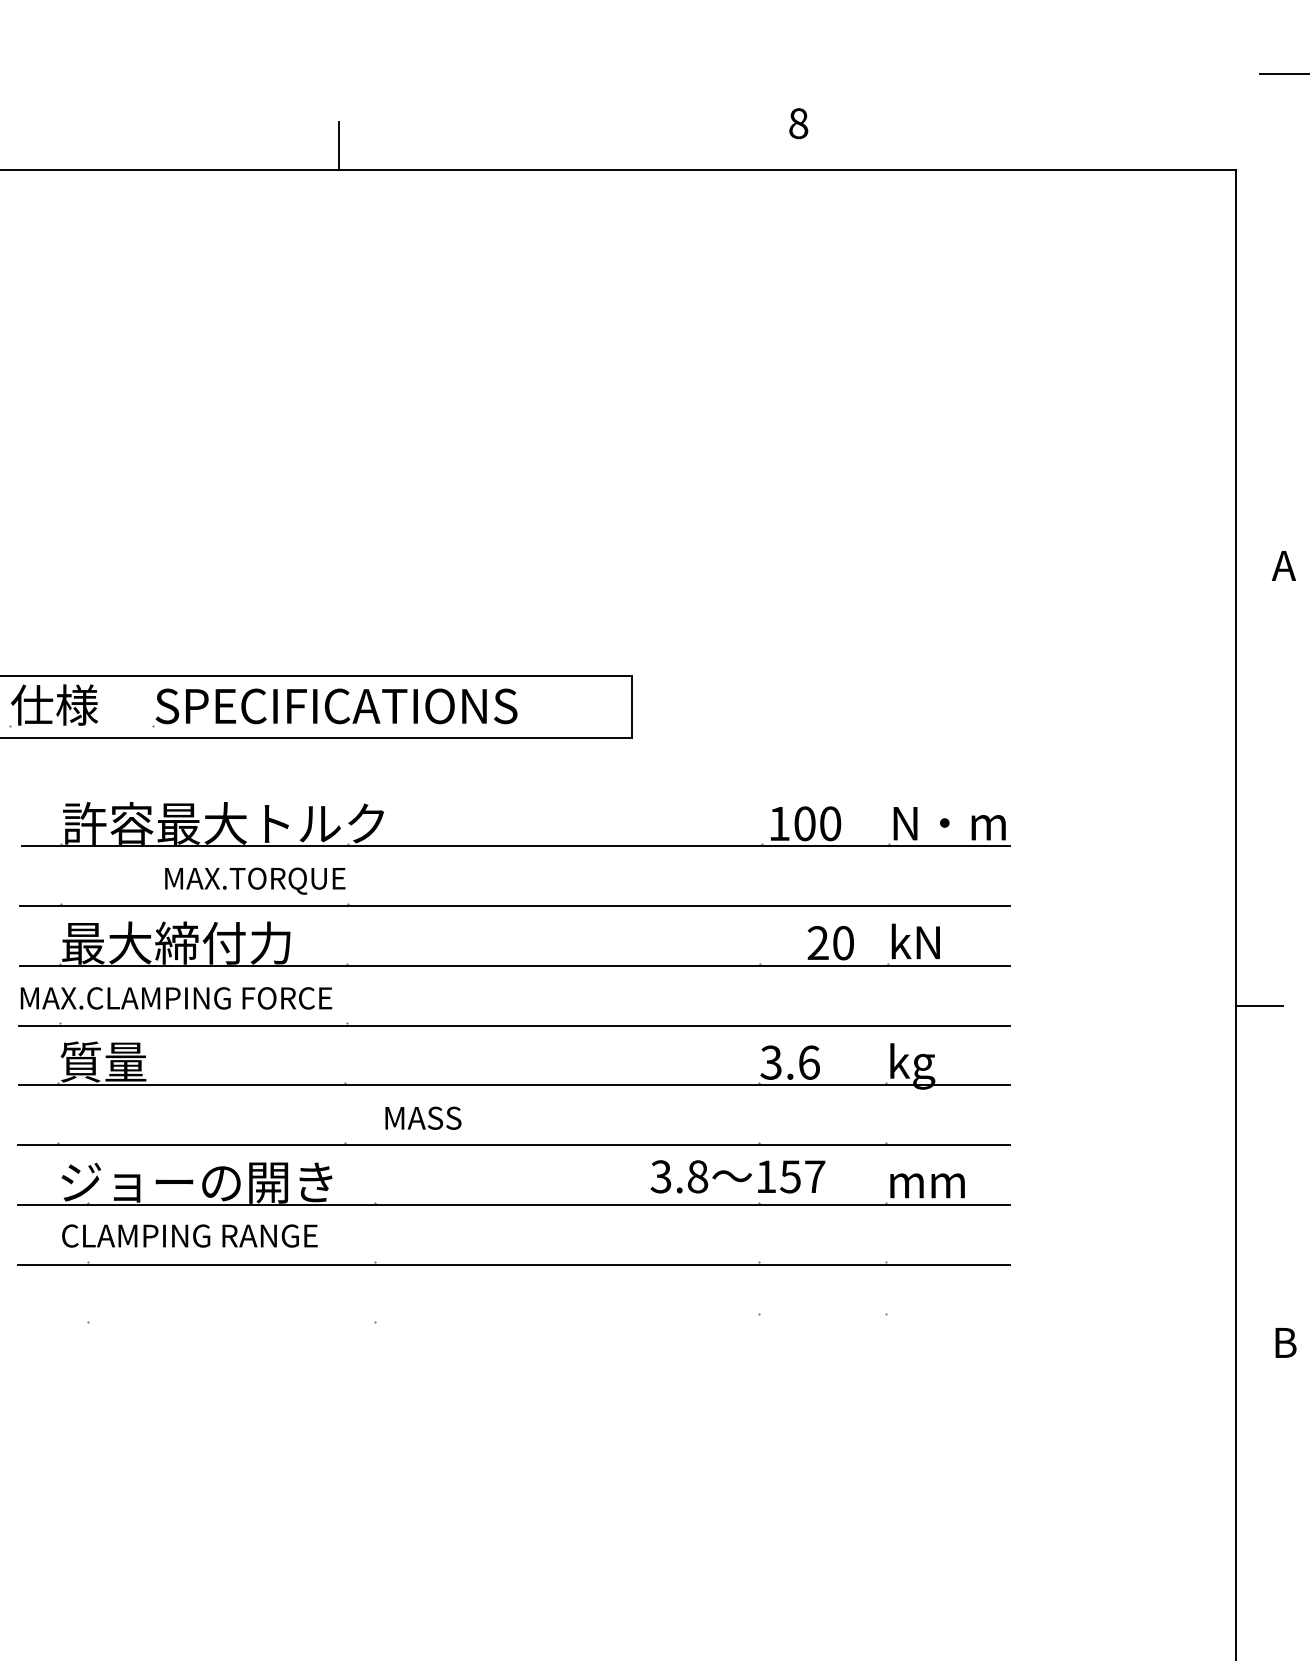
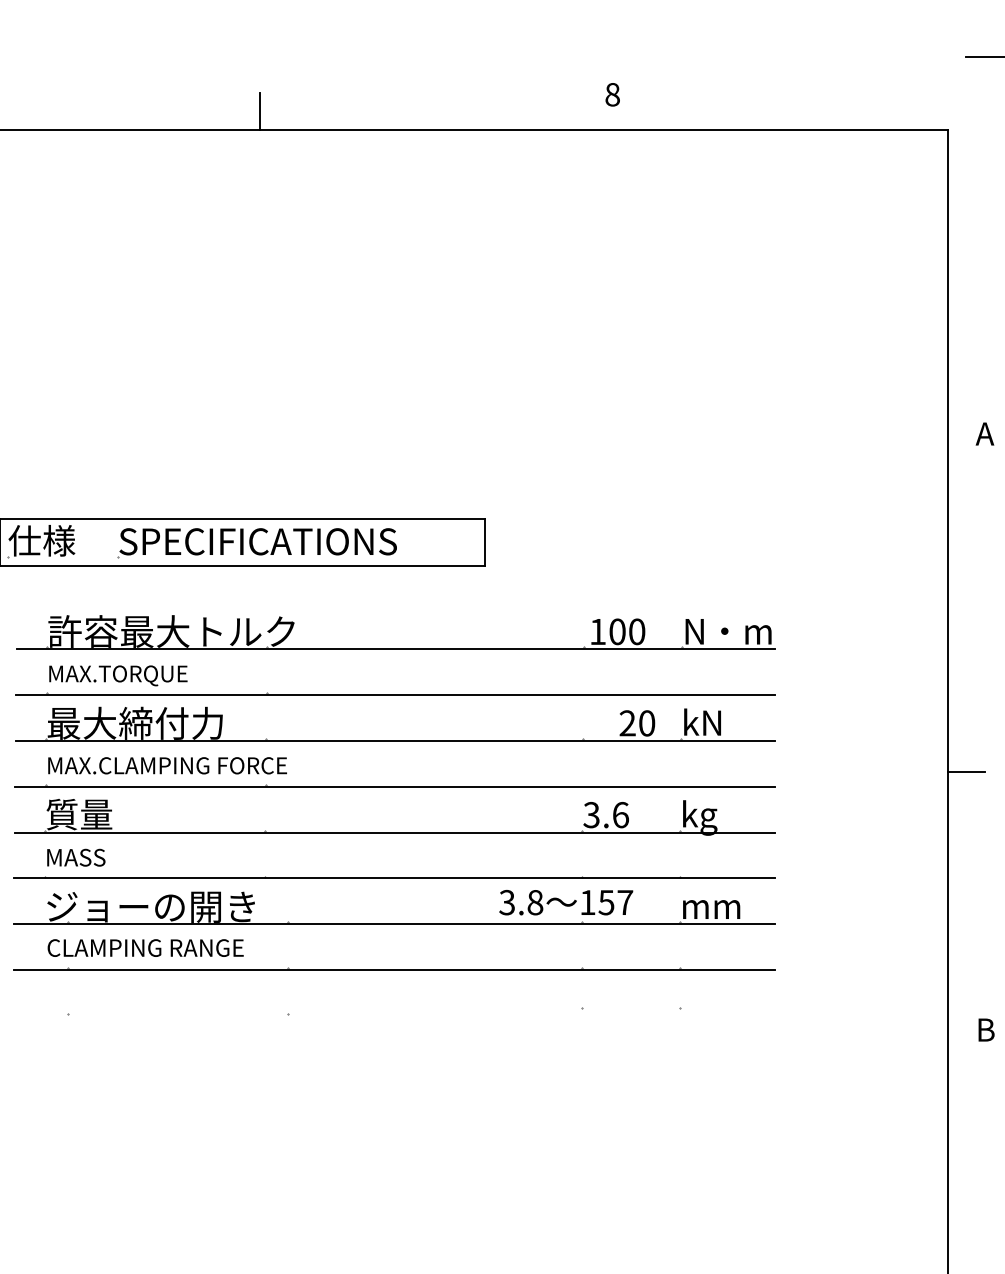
text: (255, 880) -> (118, 675), moved
text: (176, 998) -> (167, 765), moved
text: (423, 1117) -> (76, 857), moved

